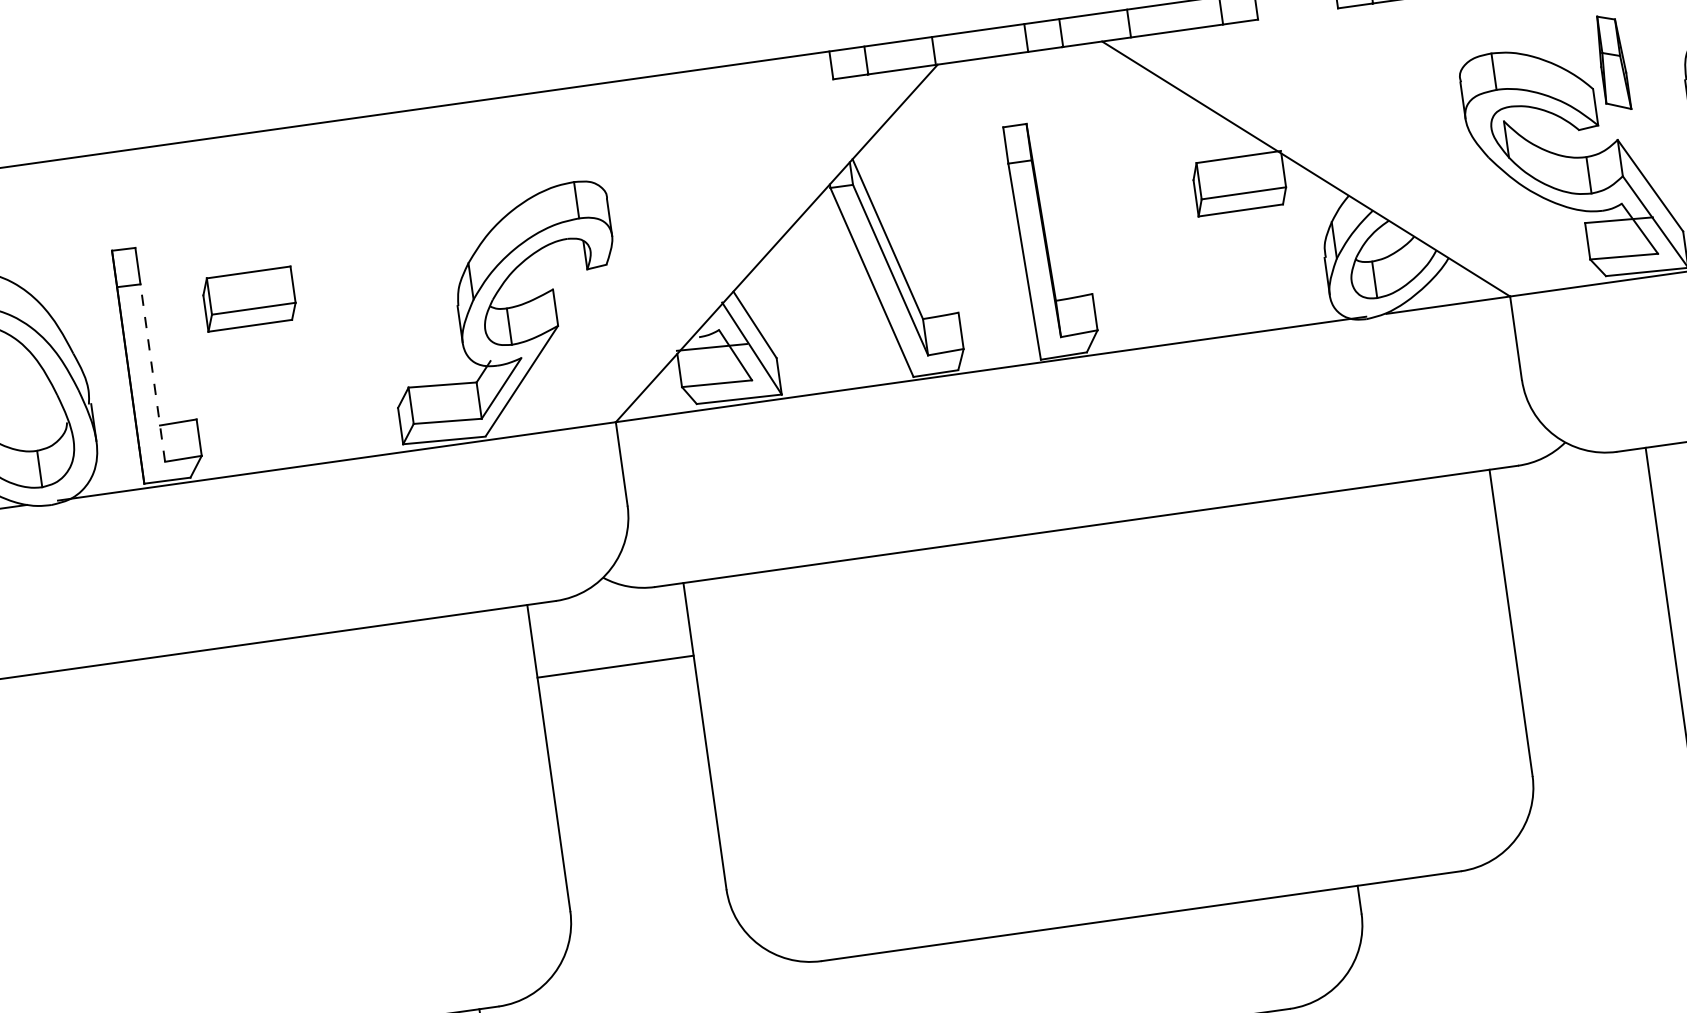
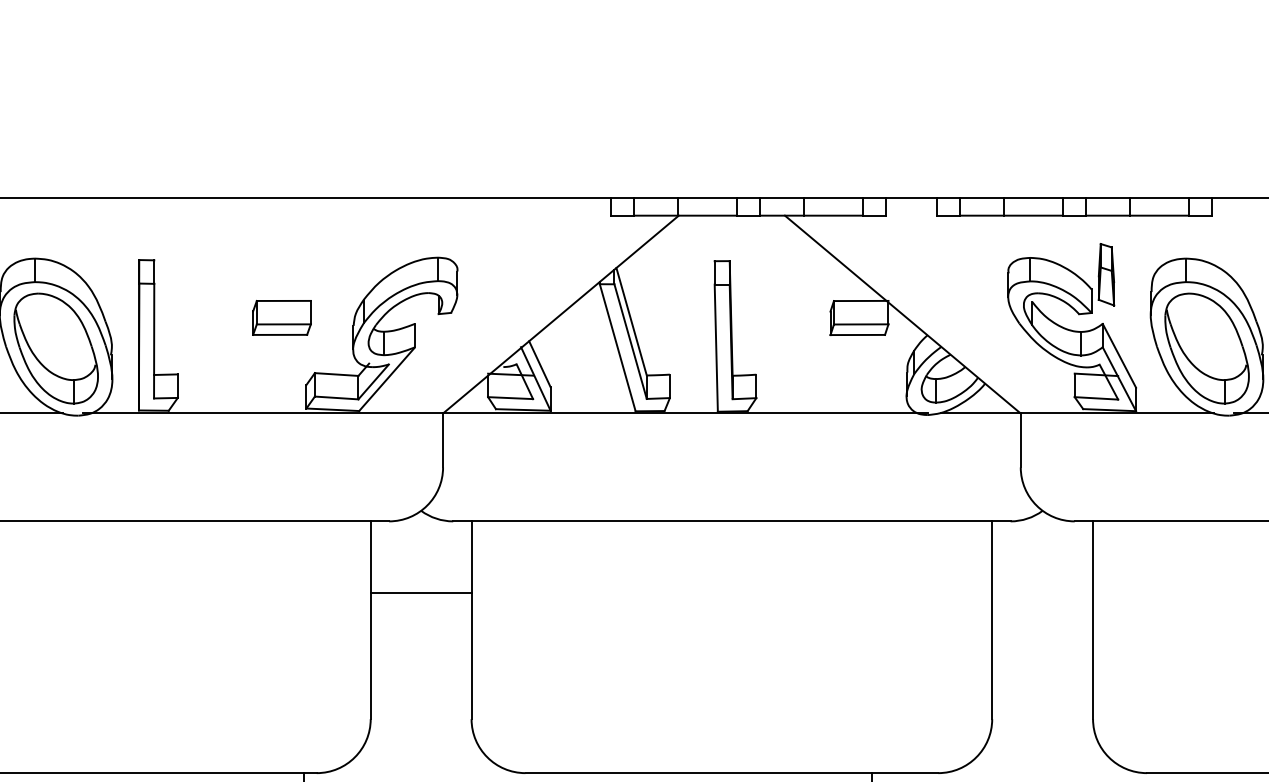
part: (248, 298) -> (281, 317), moved
line: (153, 371) -> (154, 340), dashed -> solid
line: (614, 667) -> (420, 593), moved

